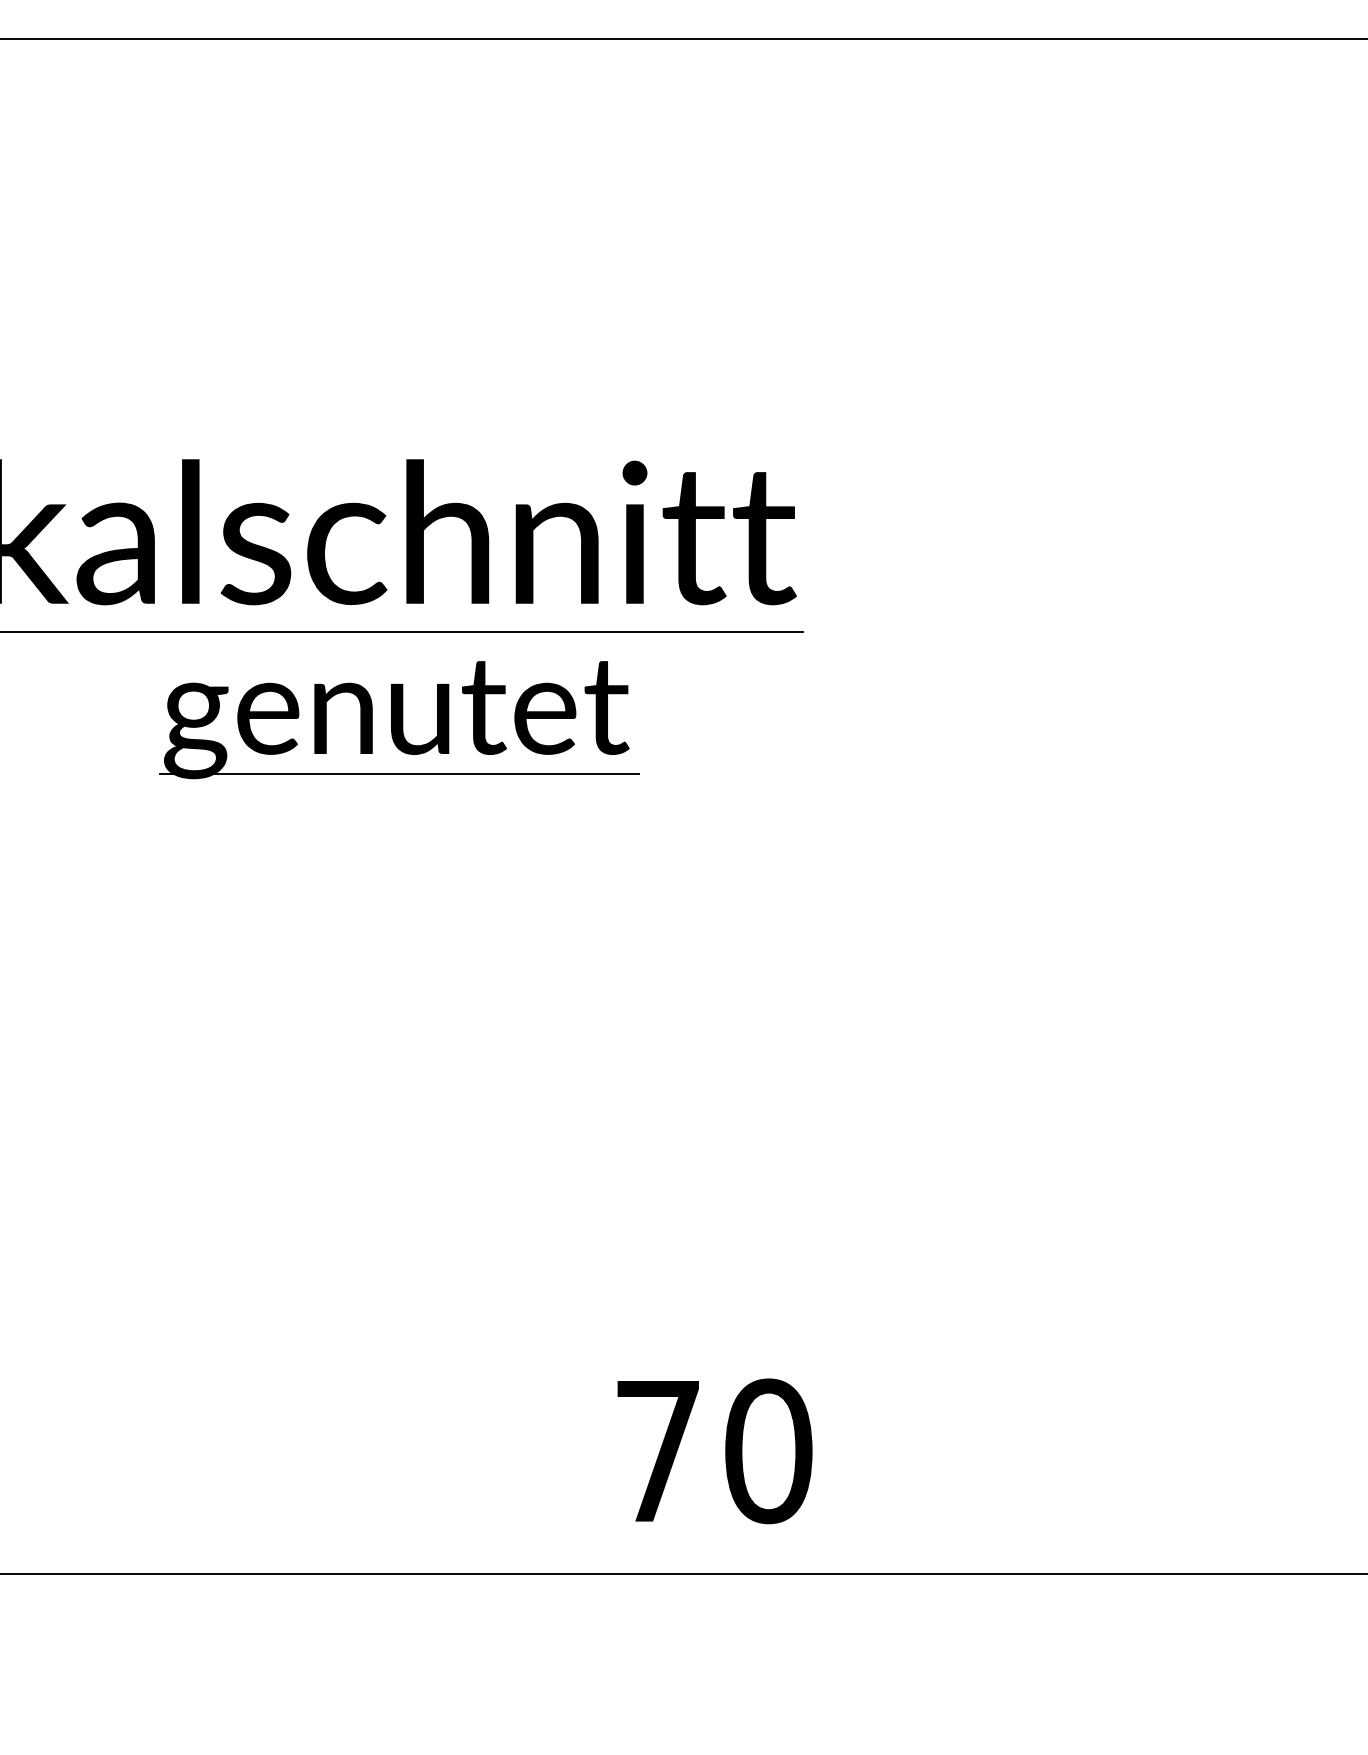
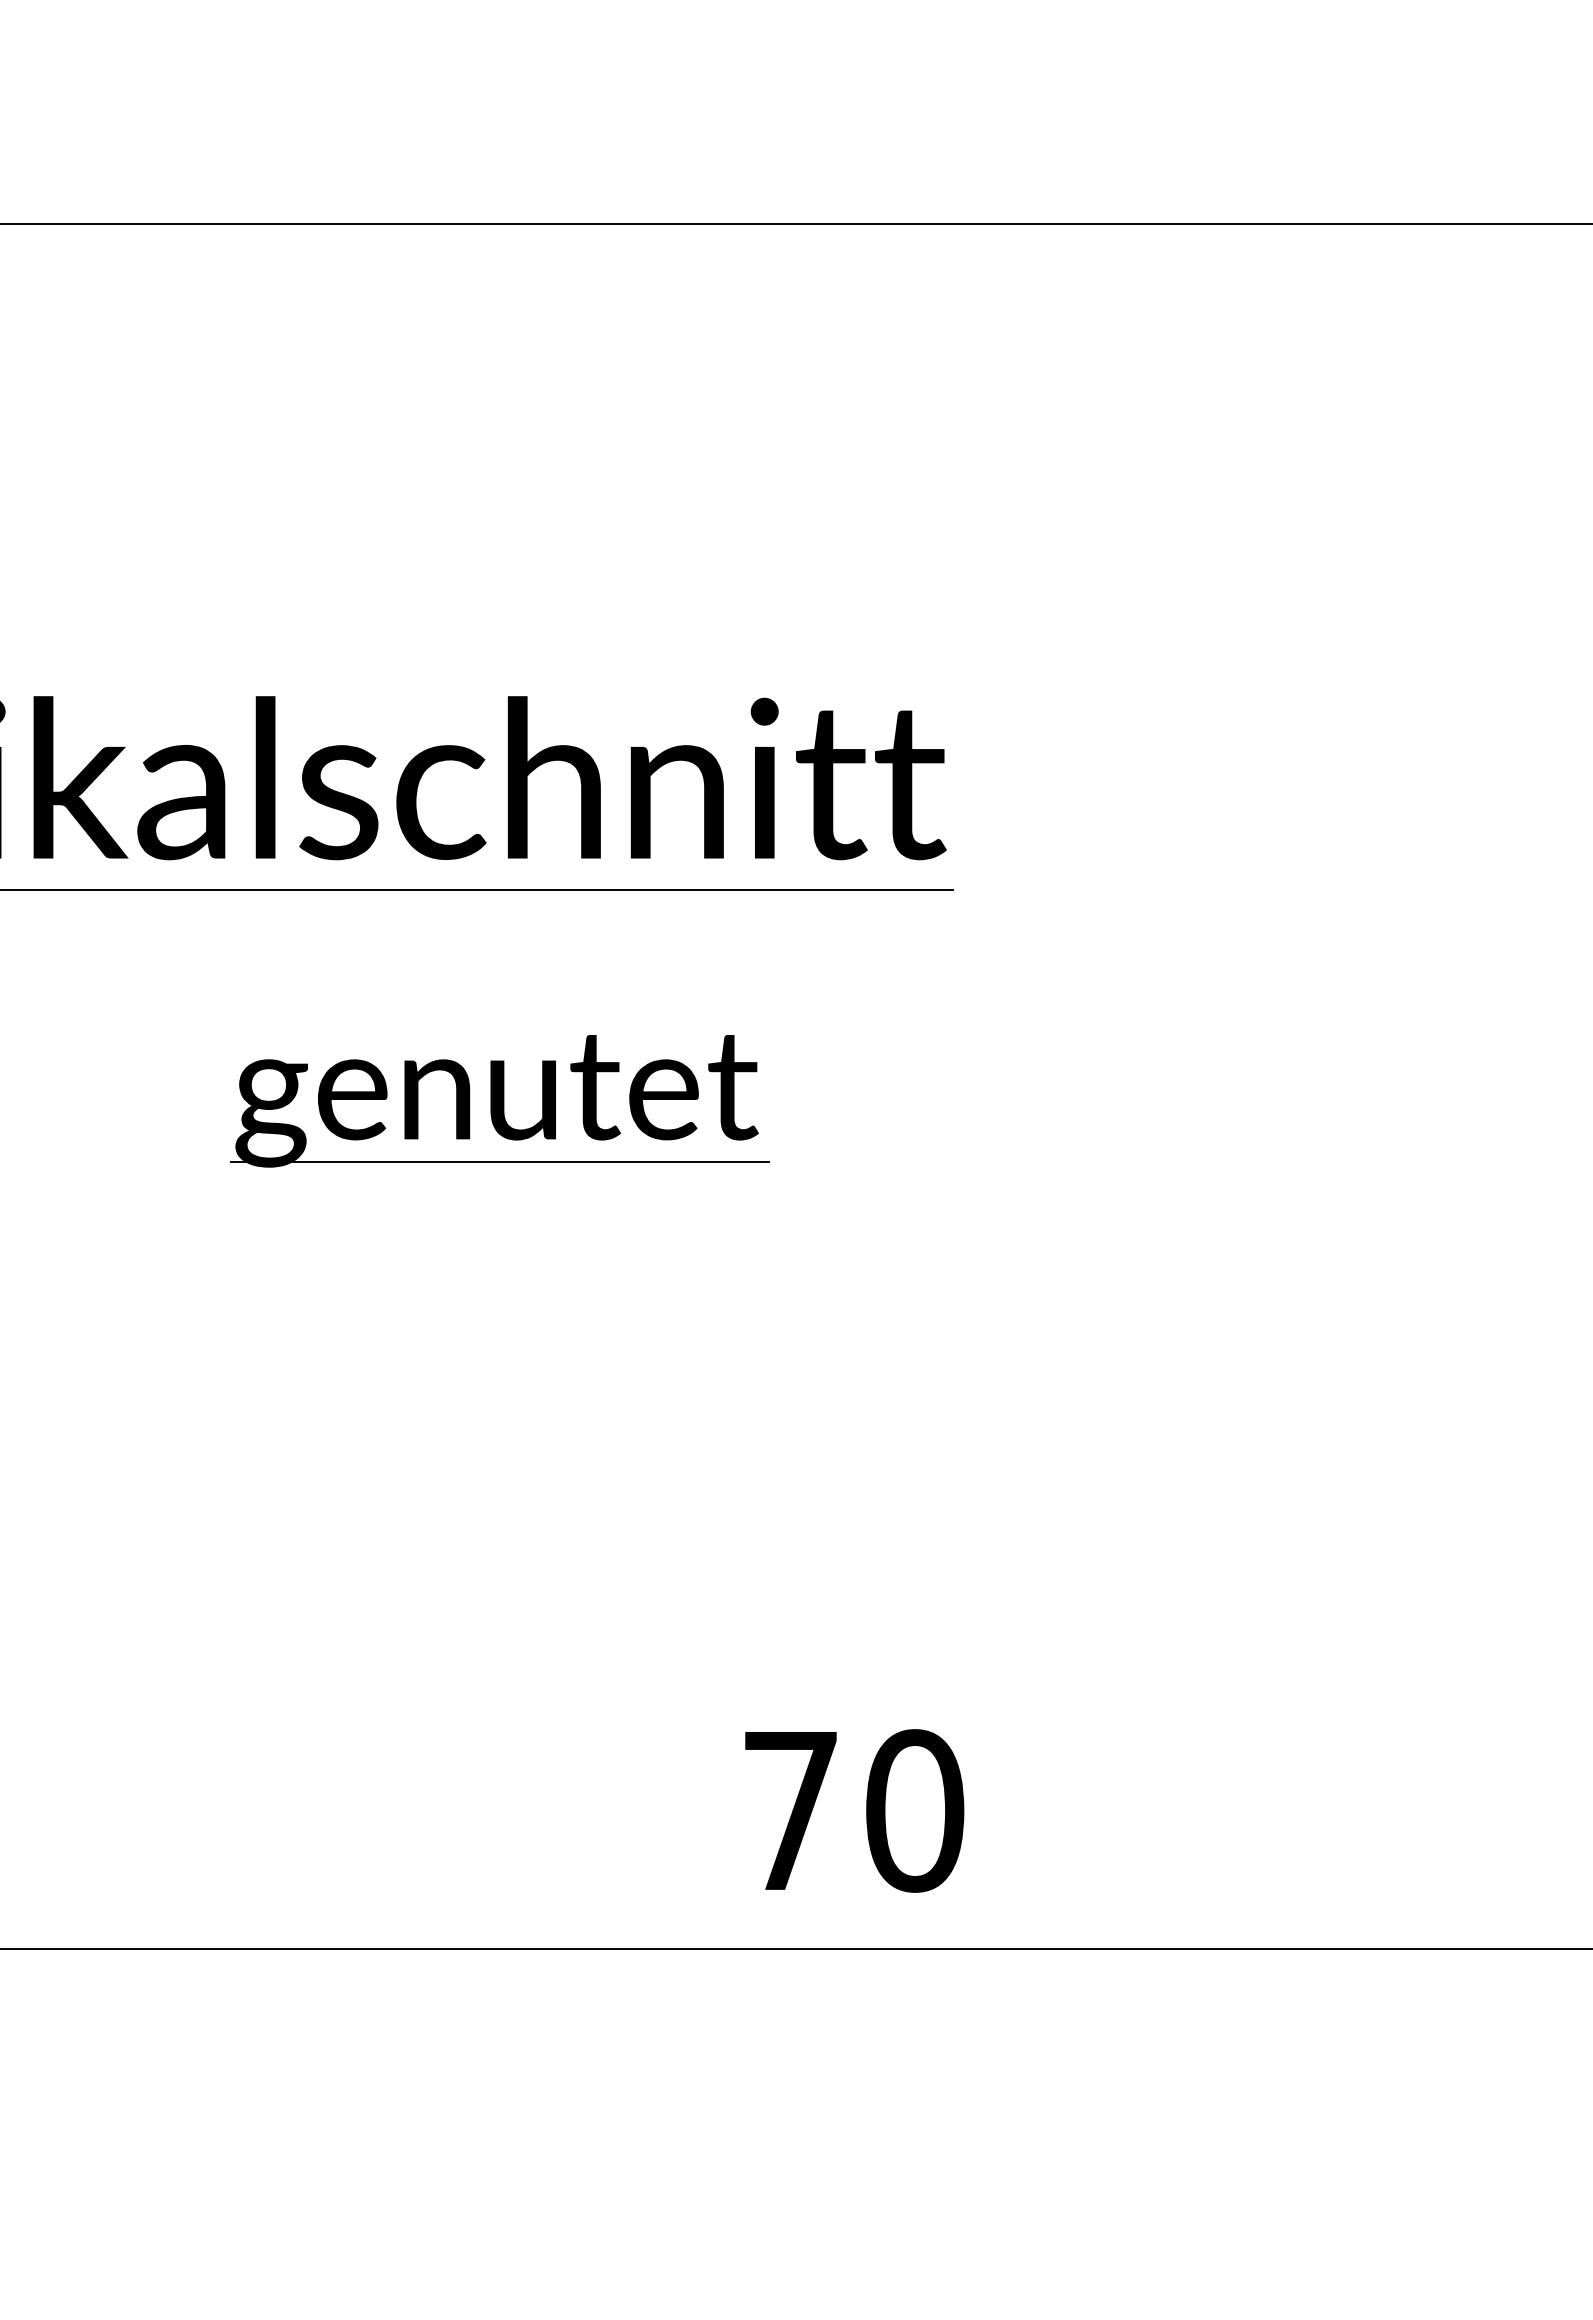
part: (398, 720) -> (499, 1101), moved

